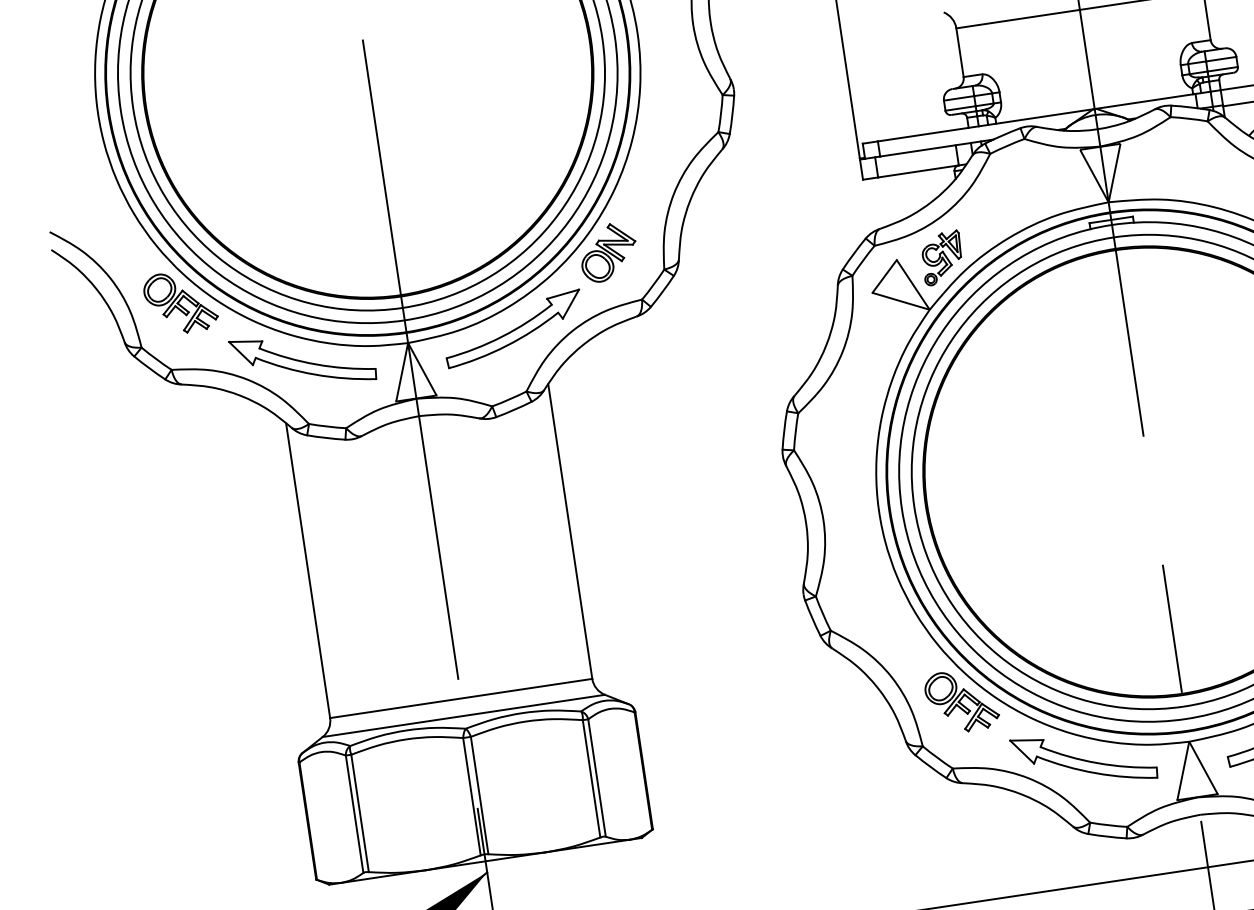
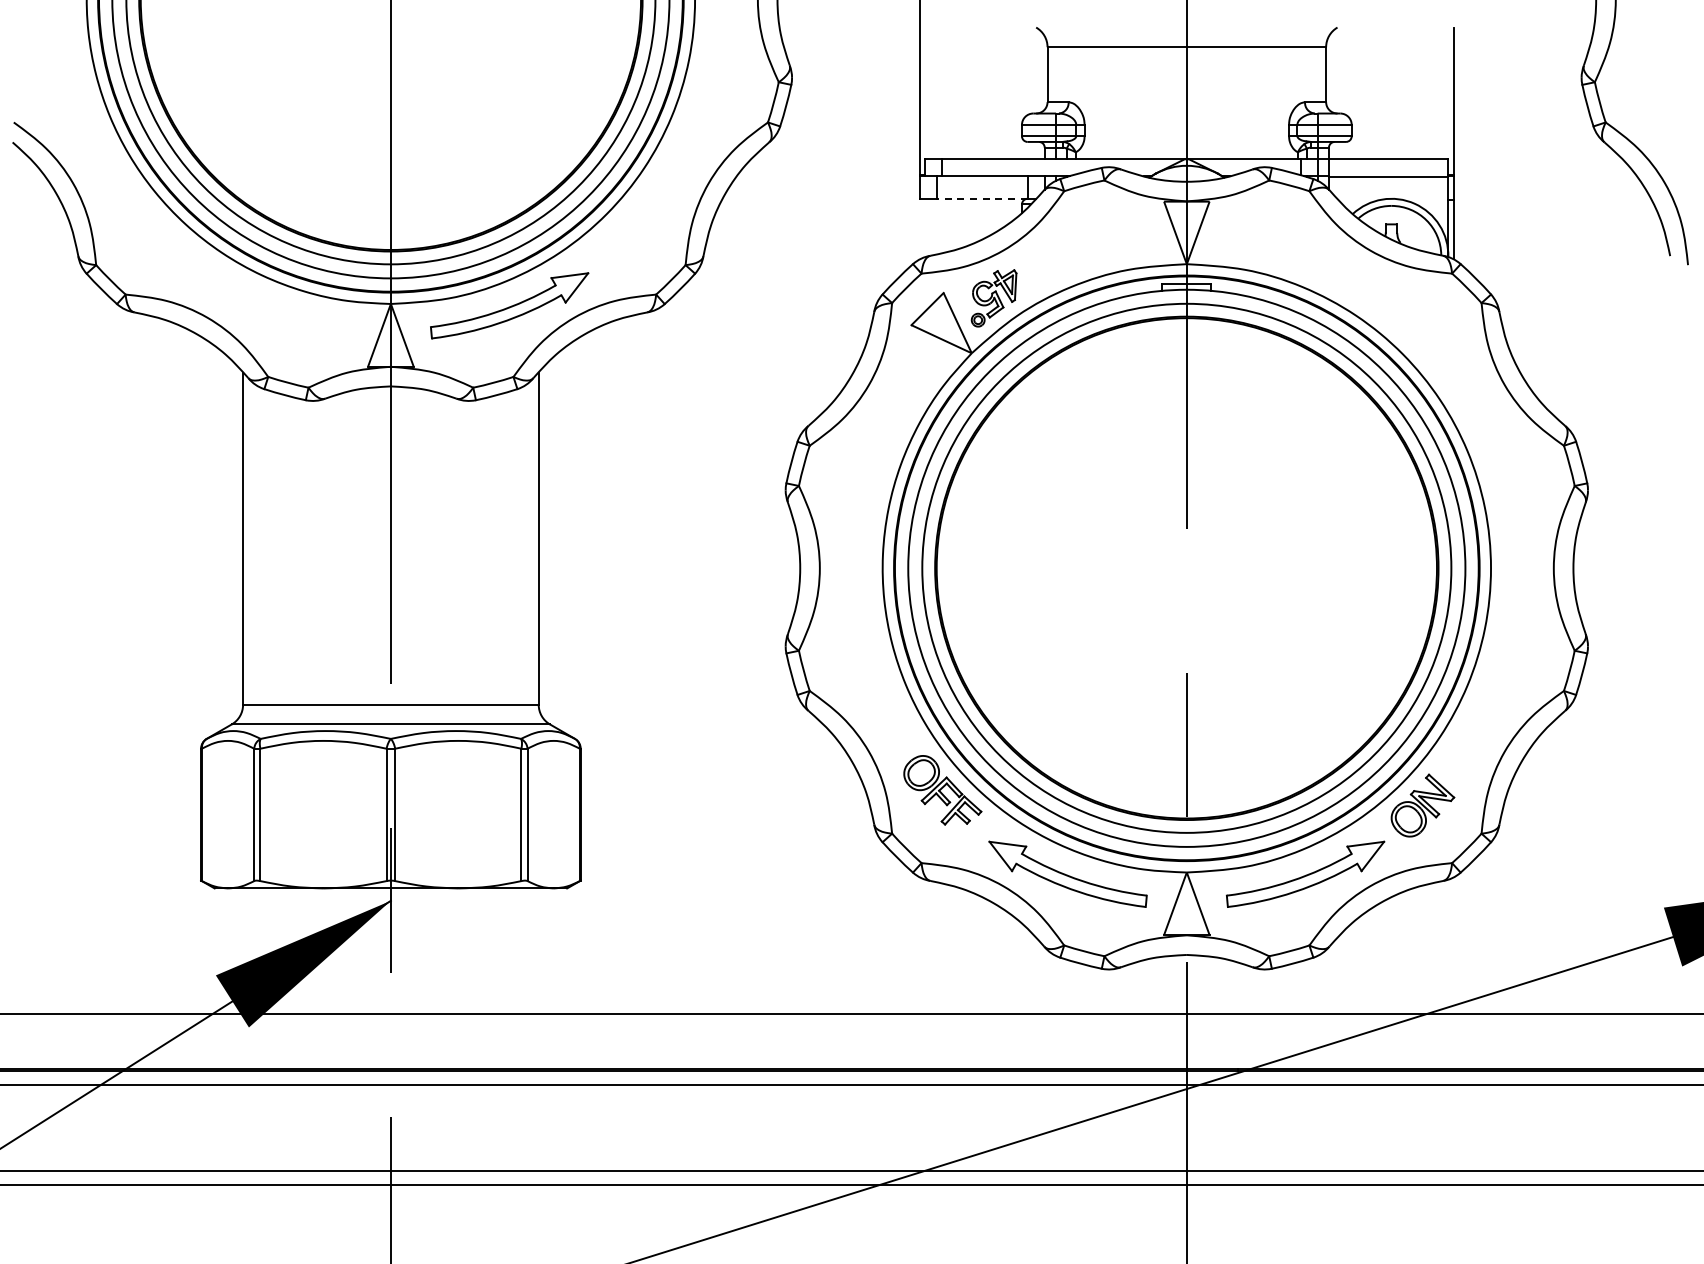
line: (917, 171) -> (981, 198), solid -> dashed
part: (608, 252) -> (626, 236), removed
part: (180, 302) -> (146, 221), removed
part: (302, 360) -> (271, 305), removed

